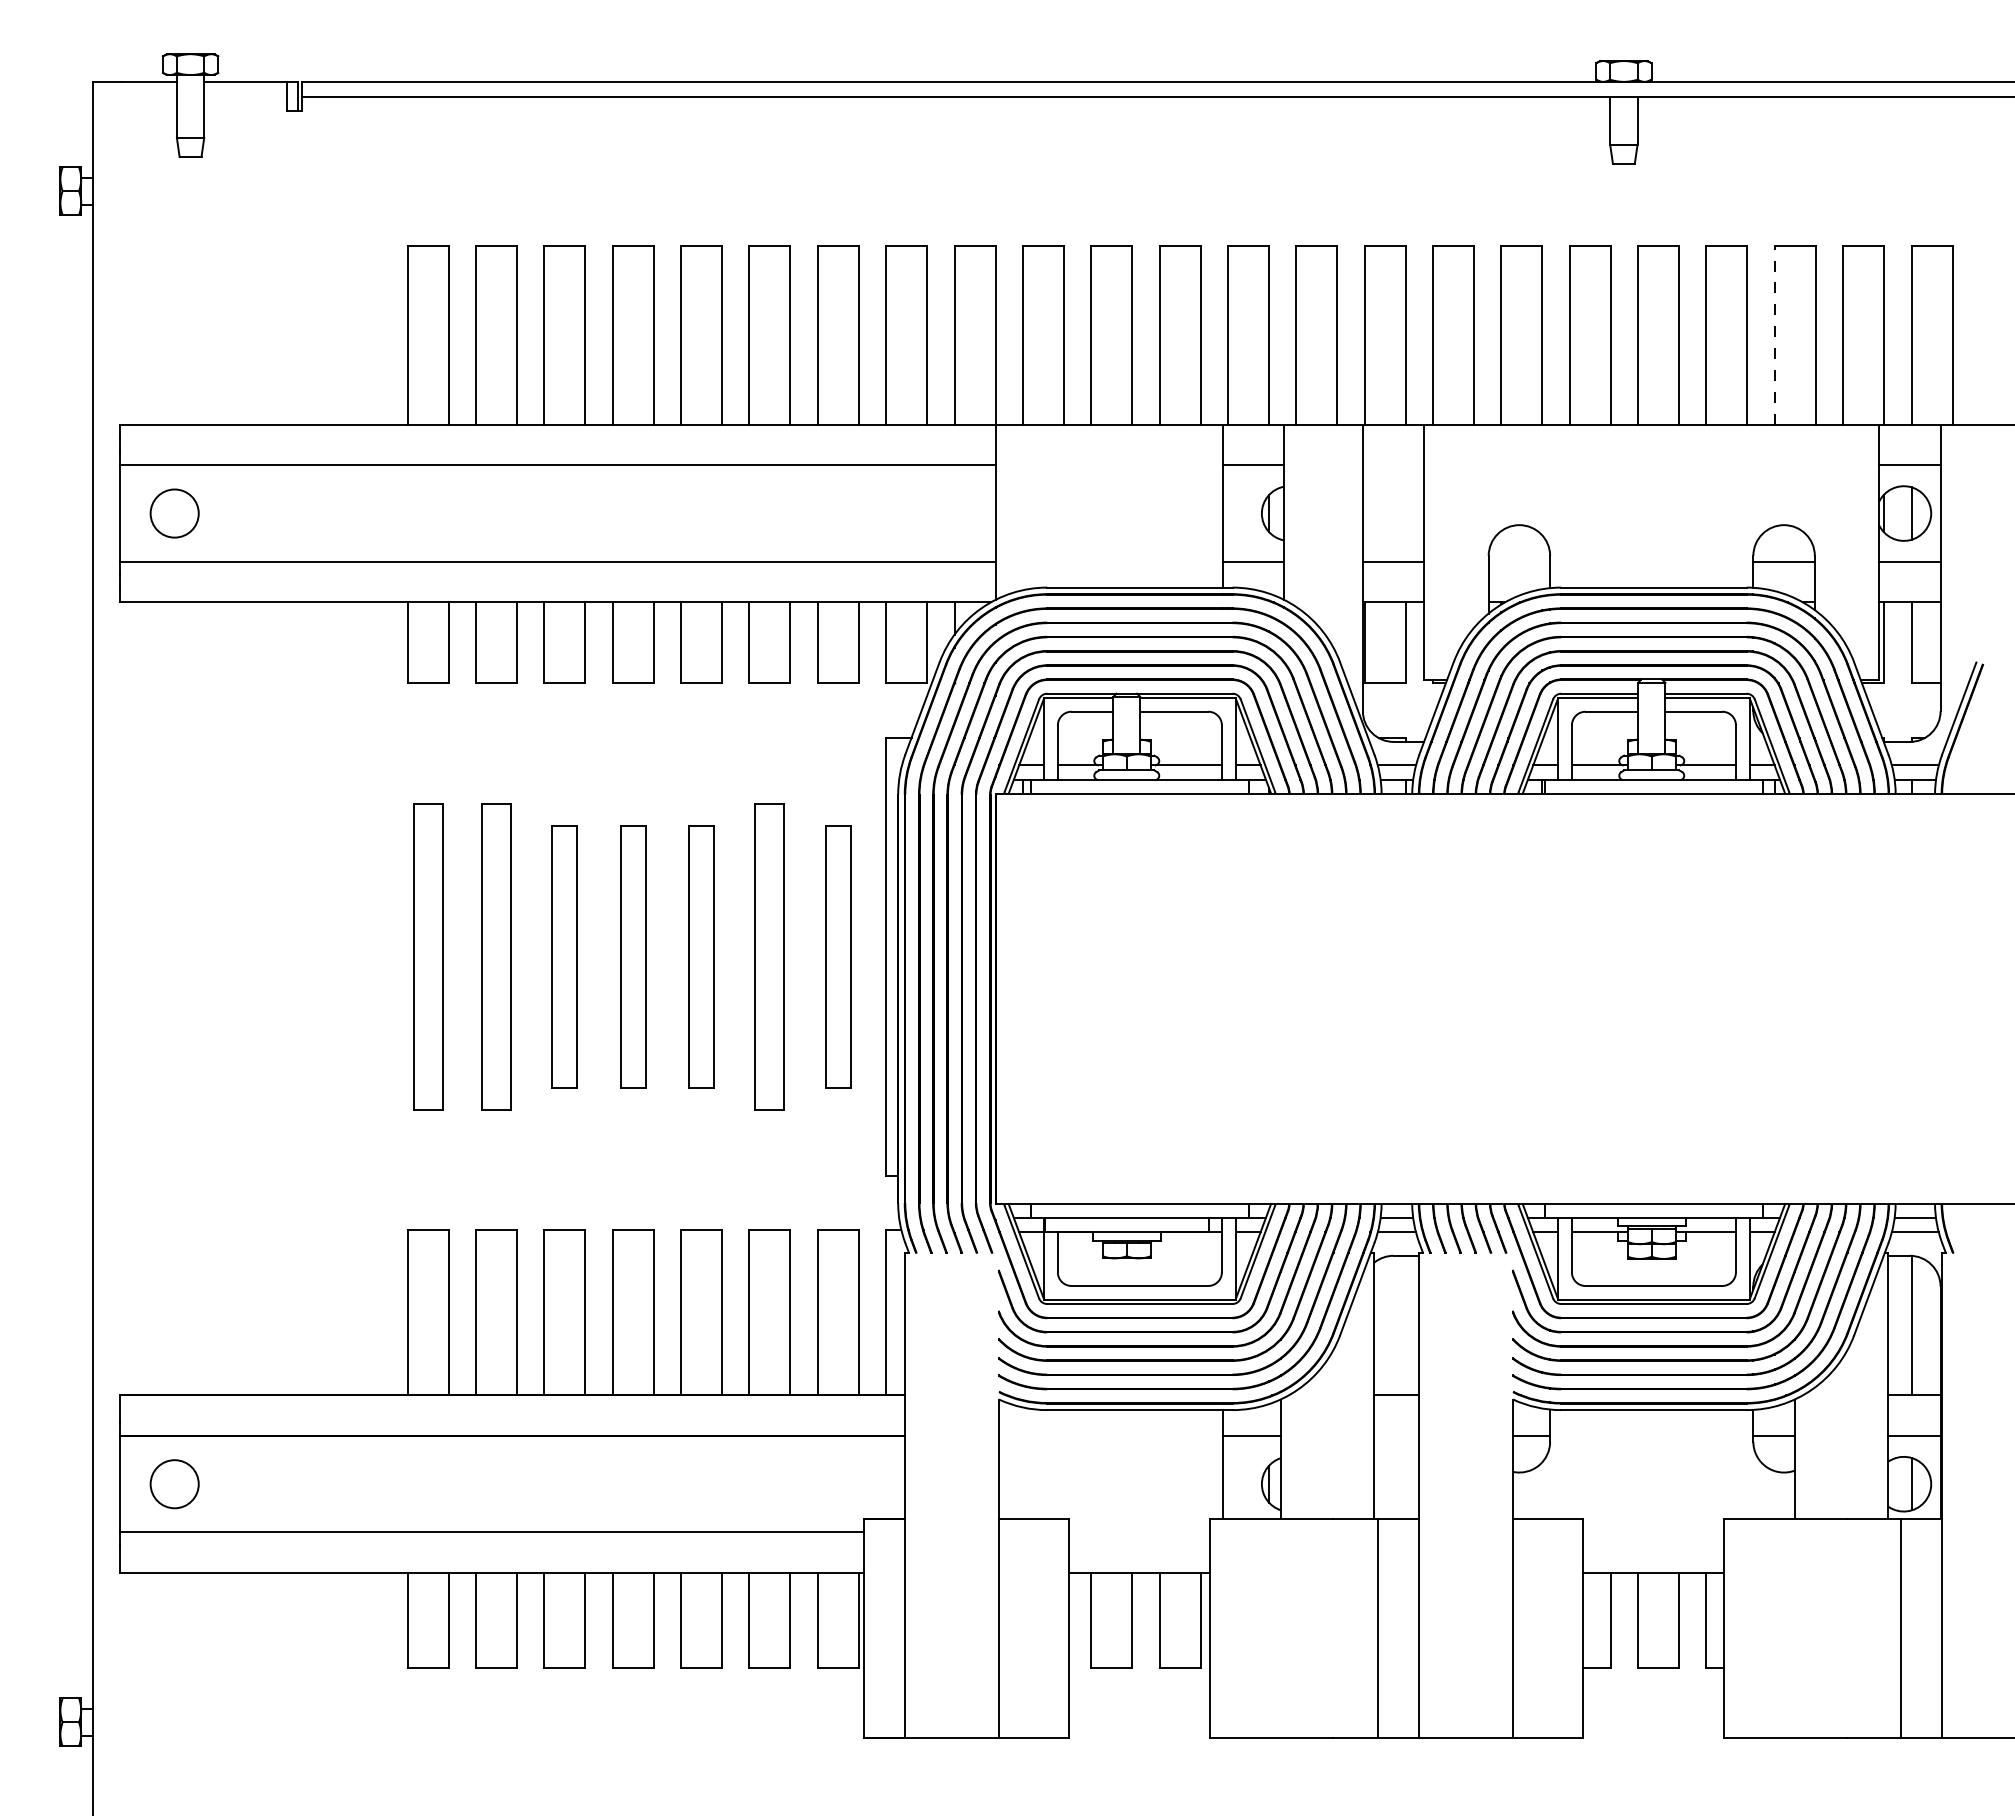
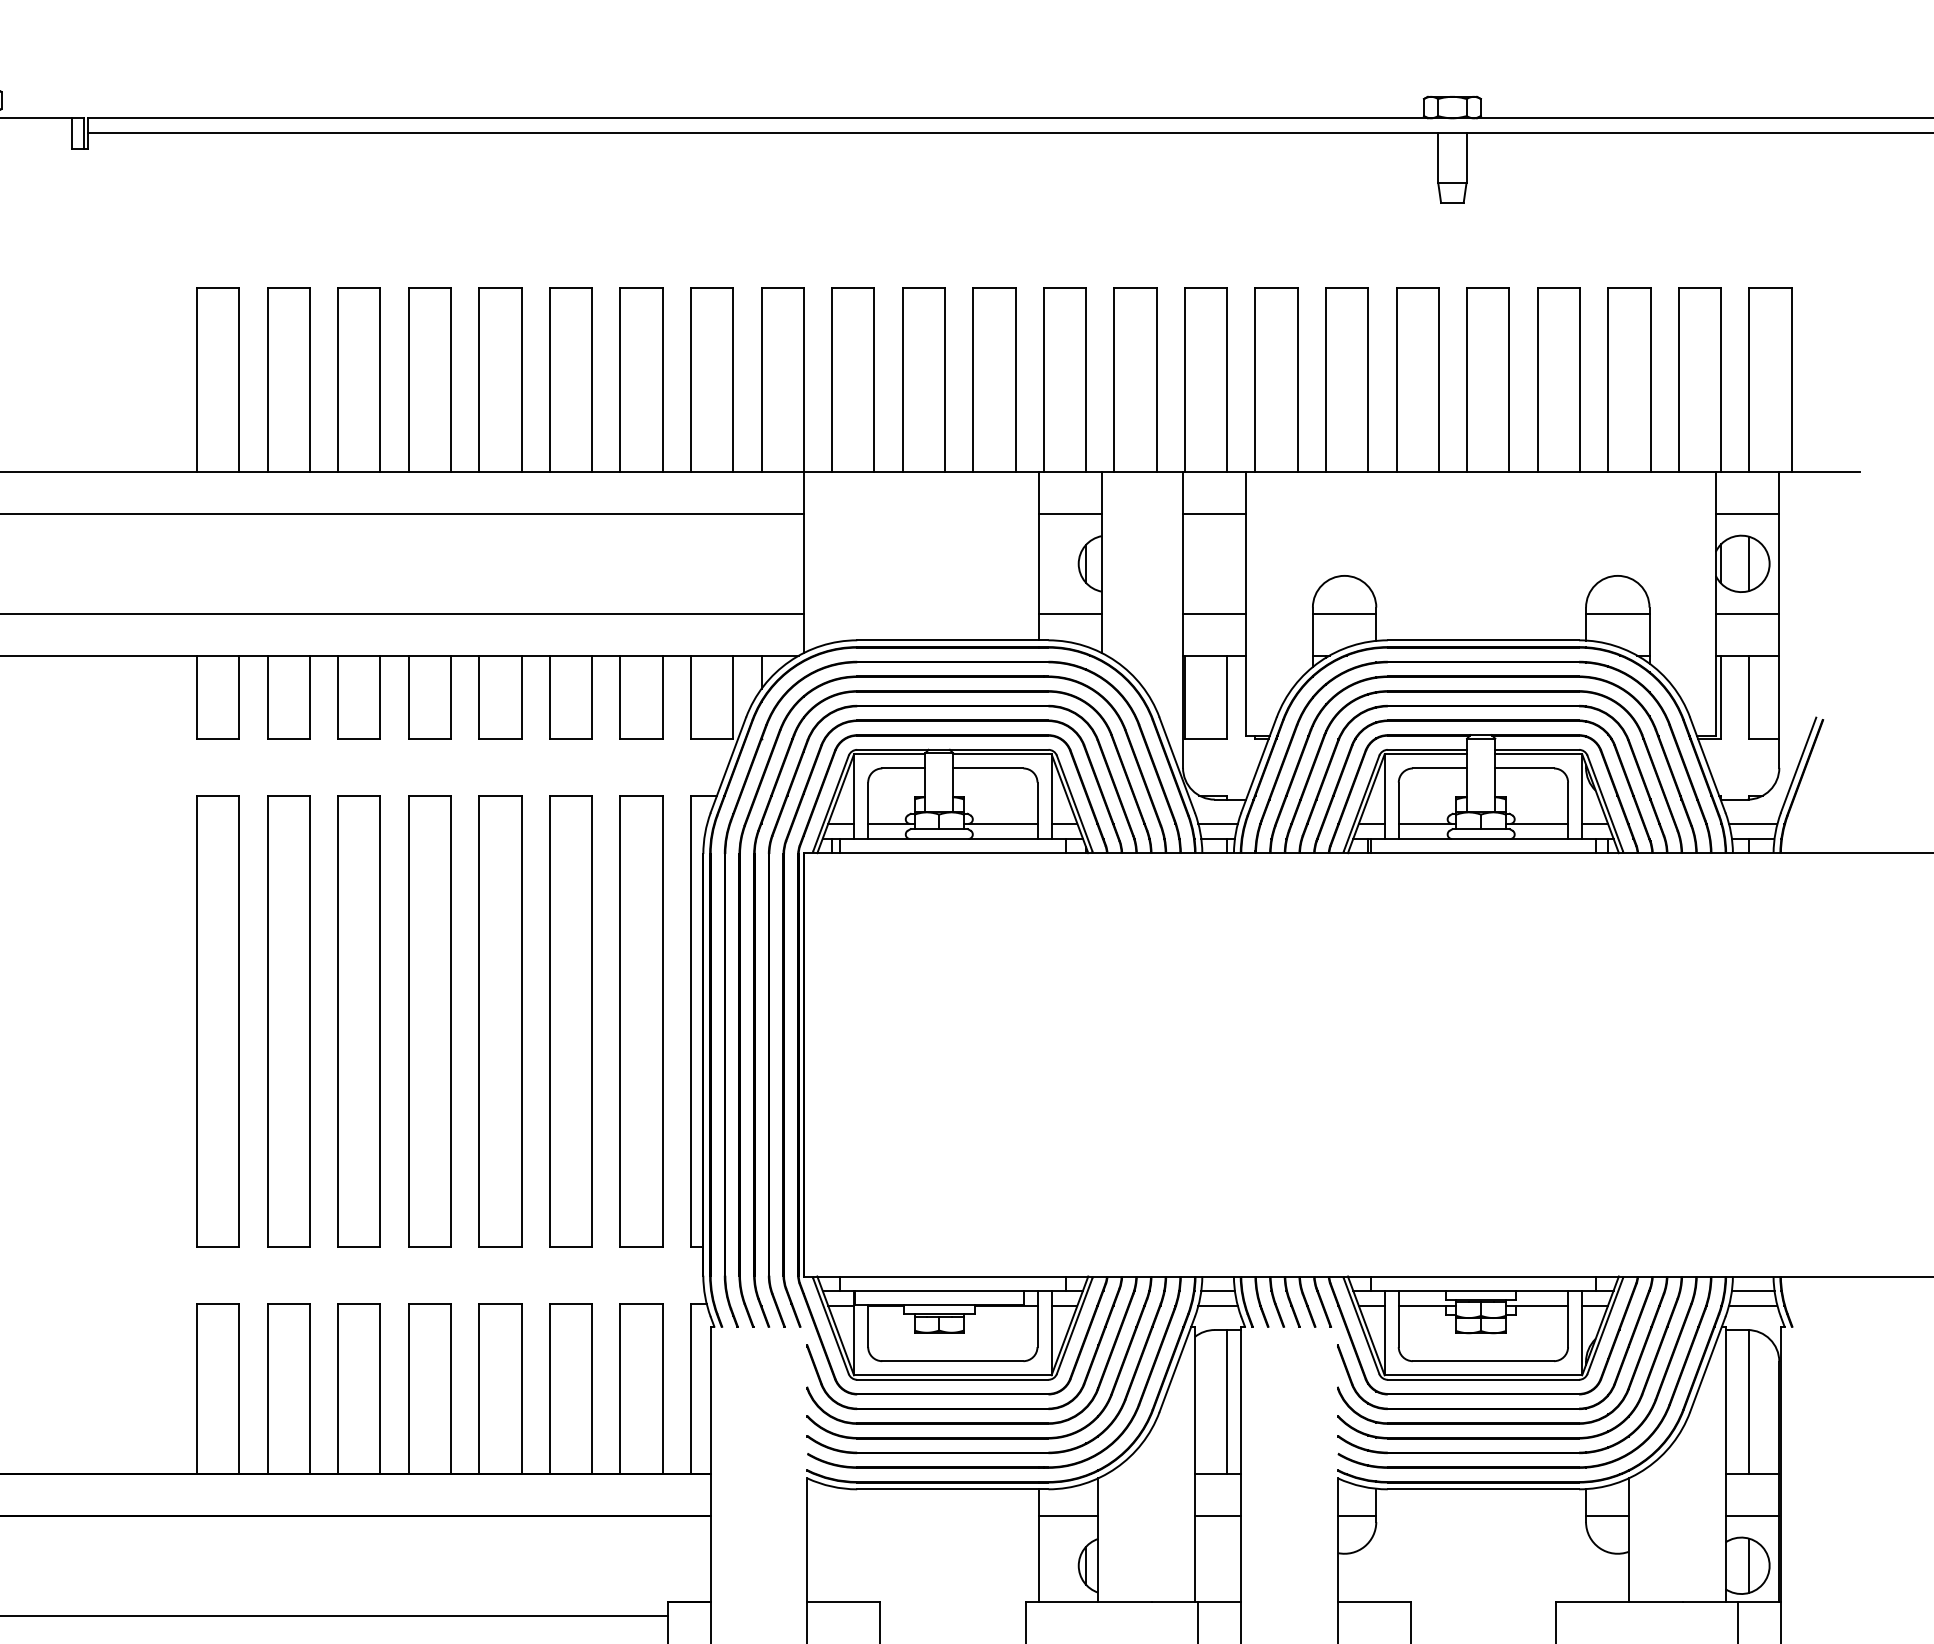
line: (1774, 334) -> (1607, 379), dashed -> solid
line: (1393, 465) -> (1214, 514), added
line: (1519, 561) -> (1344, 613), added
part: (428, 956) -> (218, 1021), size x1.43
part: (496, 956) -> (288, 1021), size x1.43
part: (564, 956) -> (358, 1021), size x1.67
part: (633, 956) -> (430, 1021), size x1.67
part: (701, 956) -> (500, 1021), size x1.67
part: (769, 956) -> (570, 1021), size x1.43
part: (838, 956) -> (641, 1021), size x1.67
line: (1405, 1325) -> (1226, 1401), added
line: (1396, 1436) -> (1217, 1516), added

